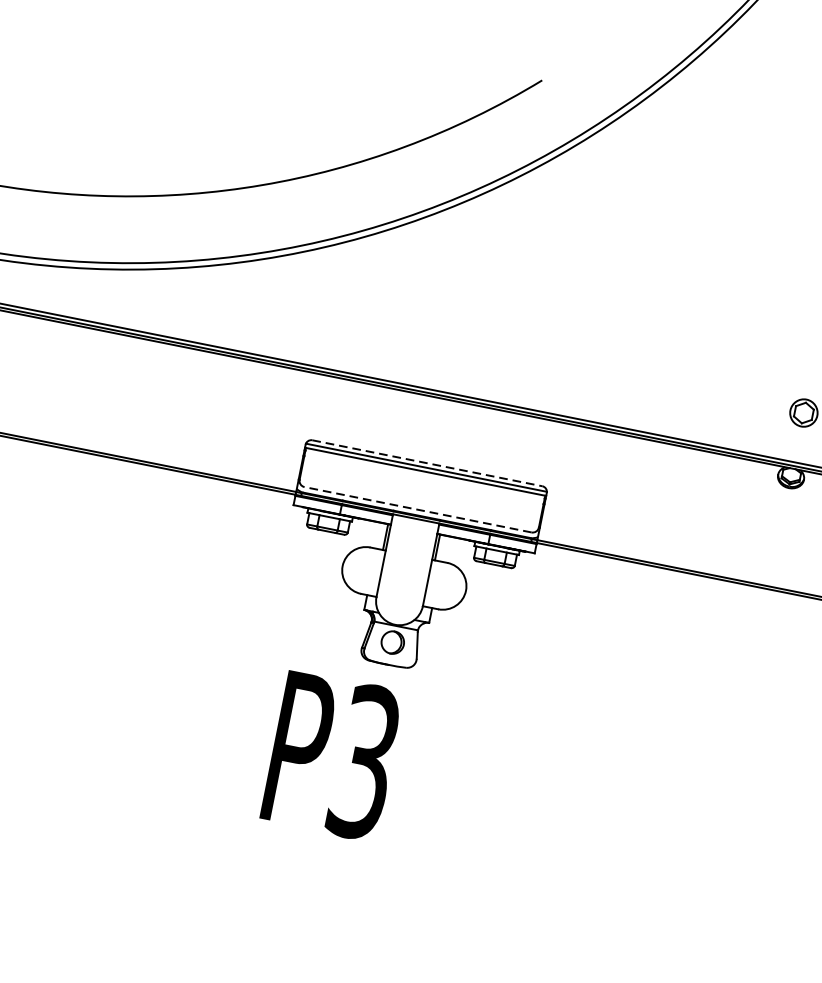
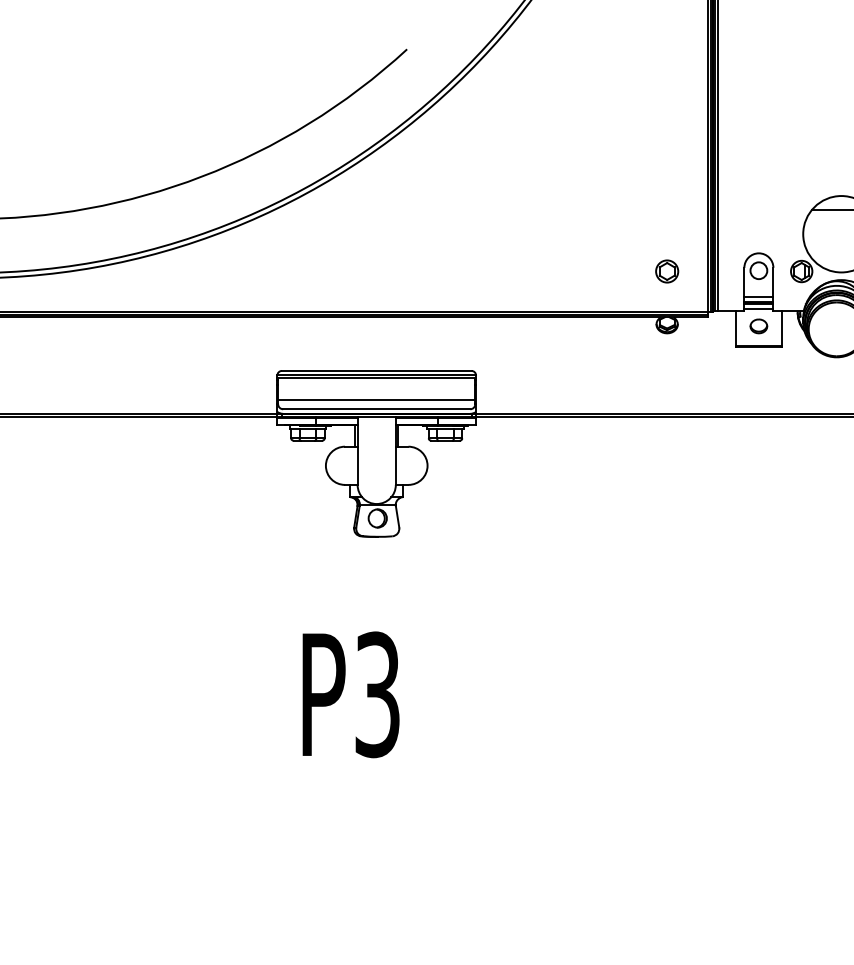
line: (427, 462) -> (376, 370), dashed -> solid
line: (420, 497) -> (376, 399), added
line: (417, 510) -> (376, 409), dashed -> solid
text: (332, 755) -> (350, 694), moved

